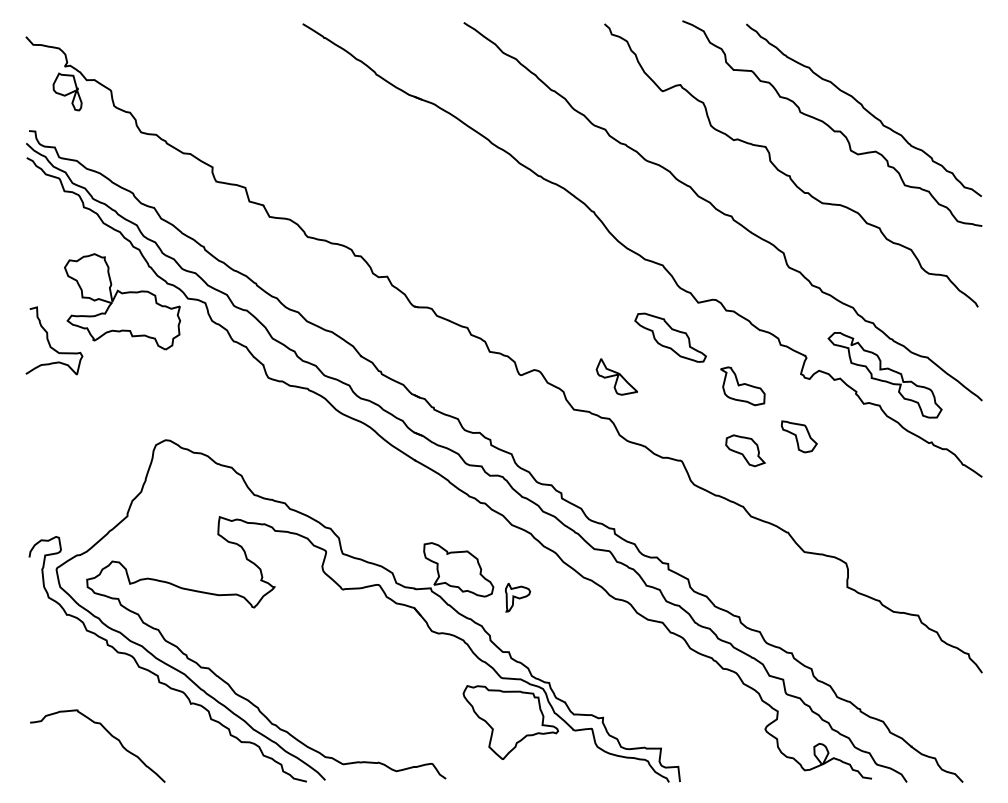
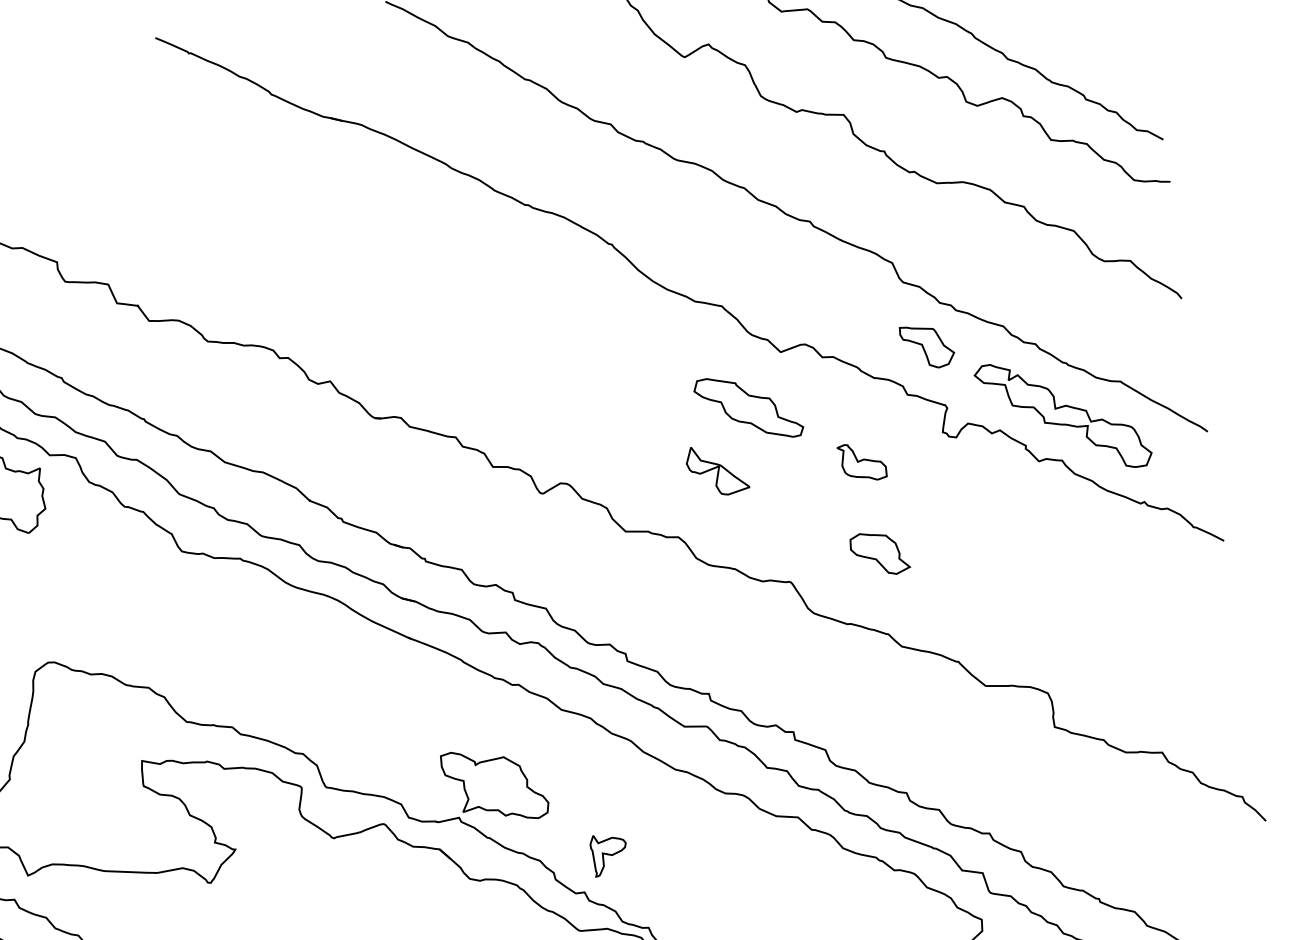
part: (616, 376) -> (716, 469), moved
part: (742, 386) -> (861, 462), size x0.71
part: (799, 436) -> (927, 345), moved
part: (518, 597) -> (610, 853), moved

